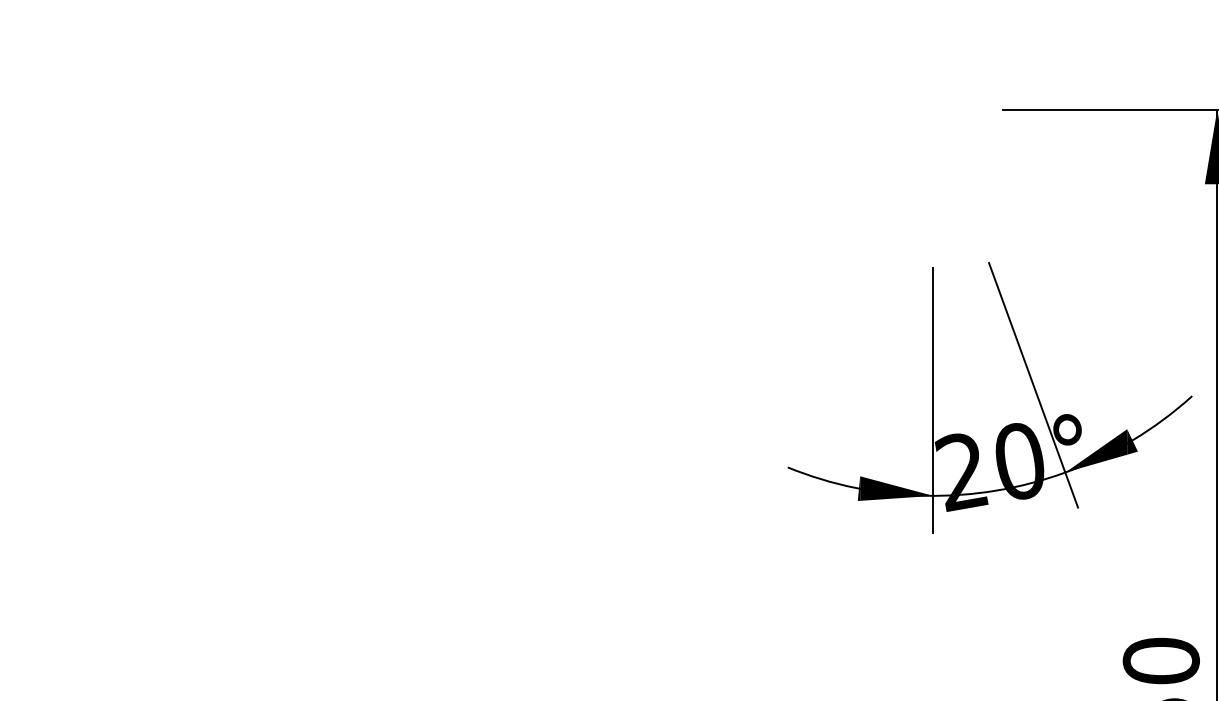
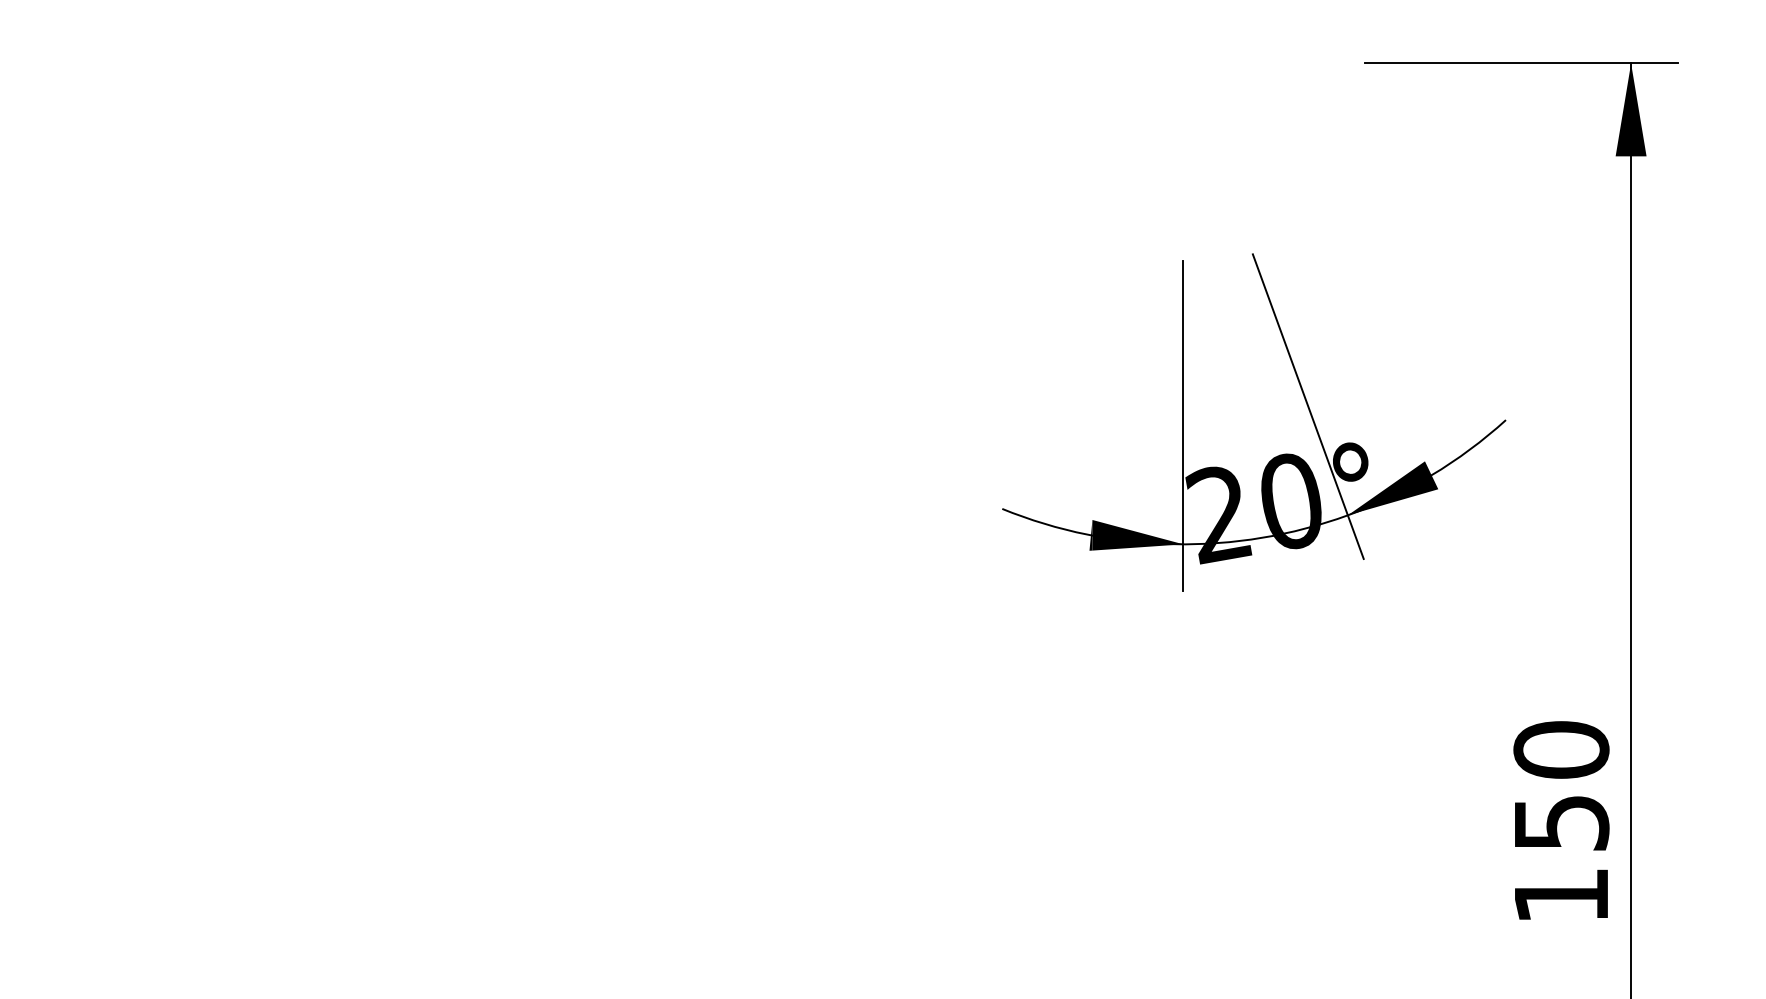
part: (1005, 426) -> (1273, 457), moved

